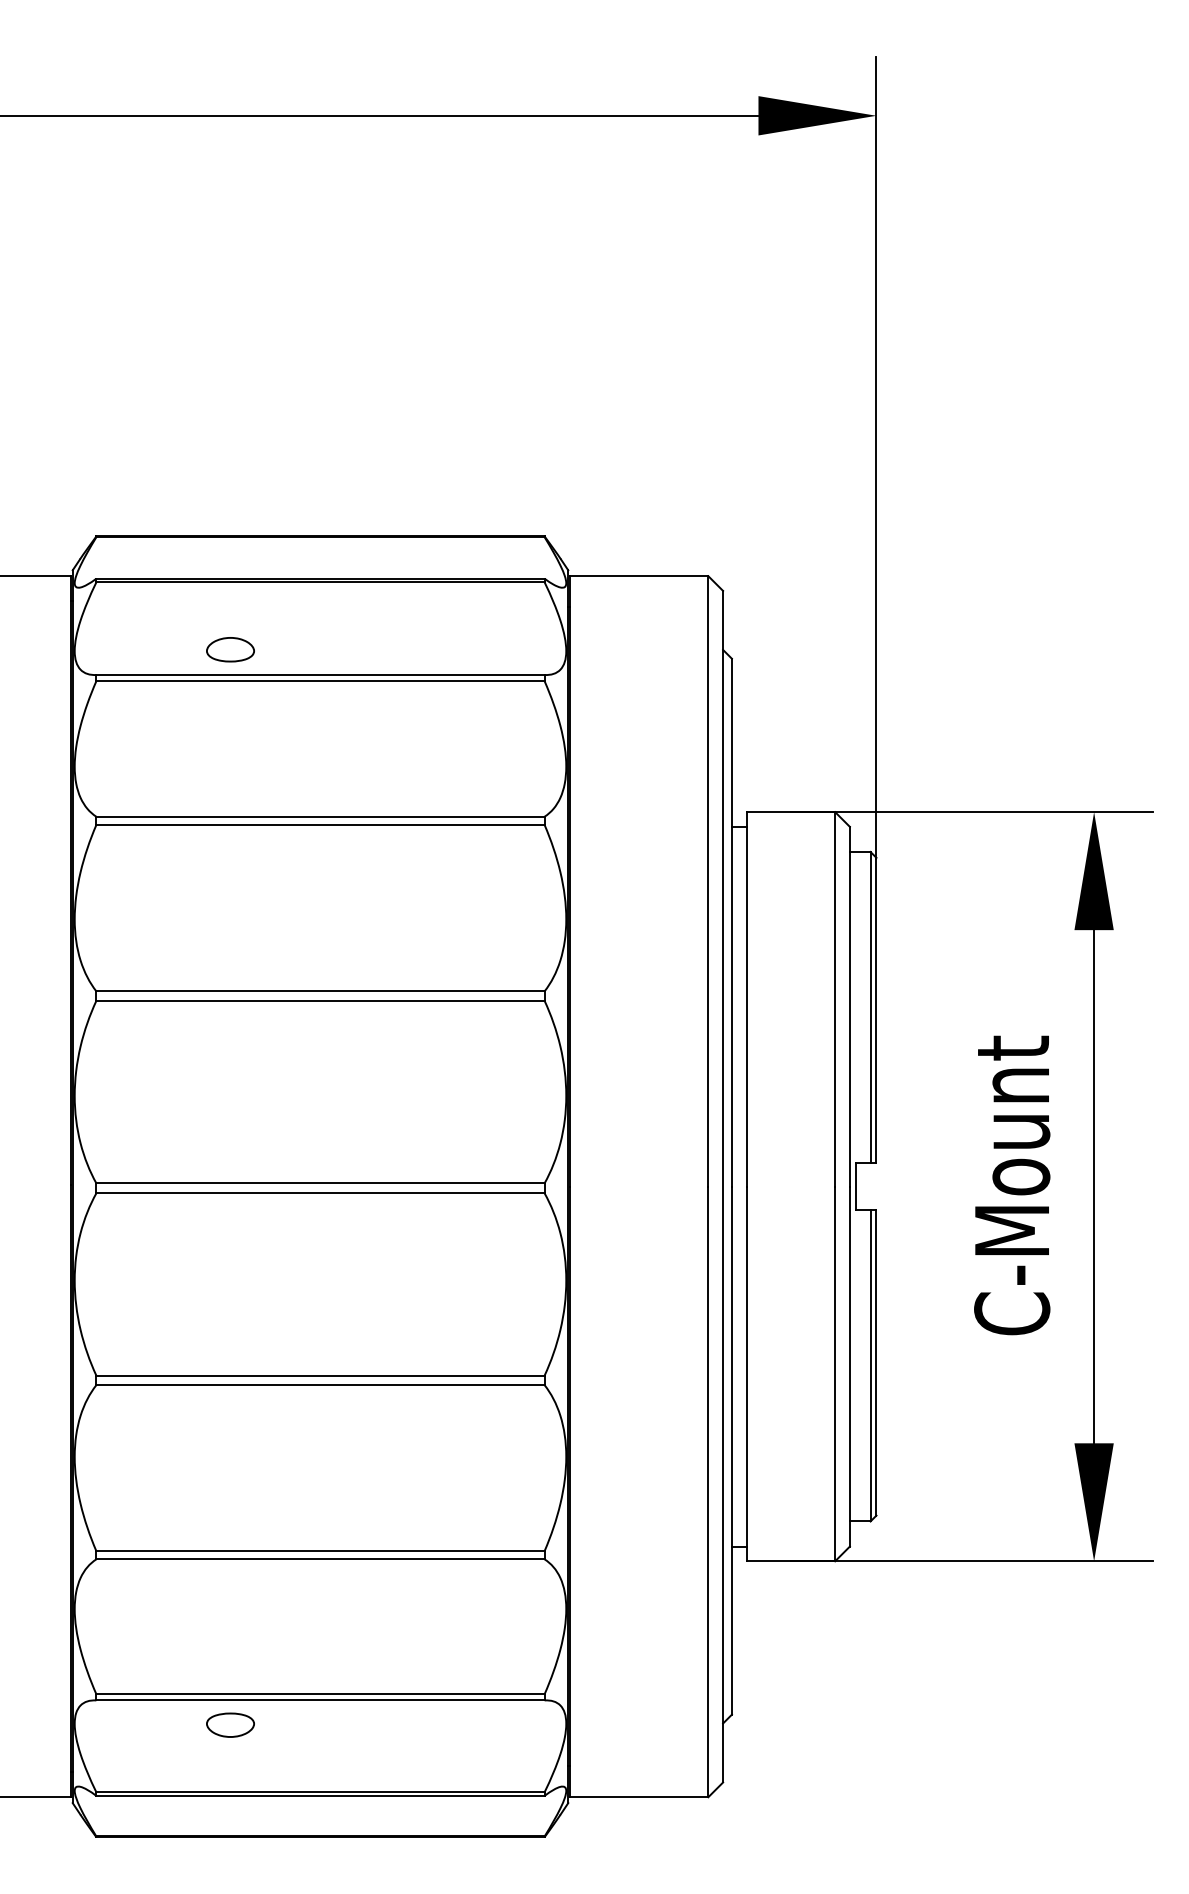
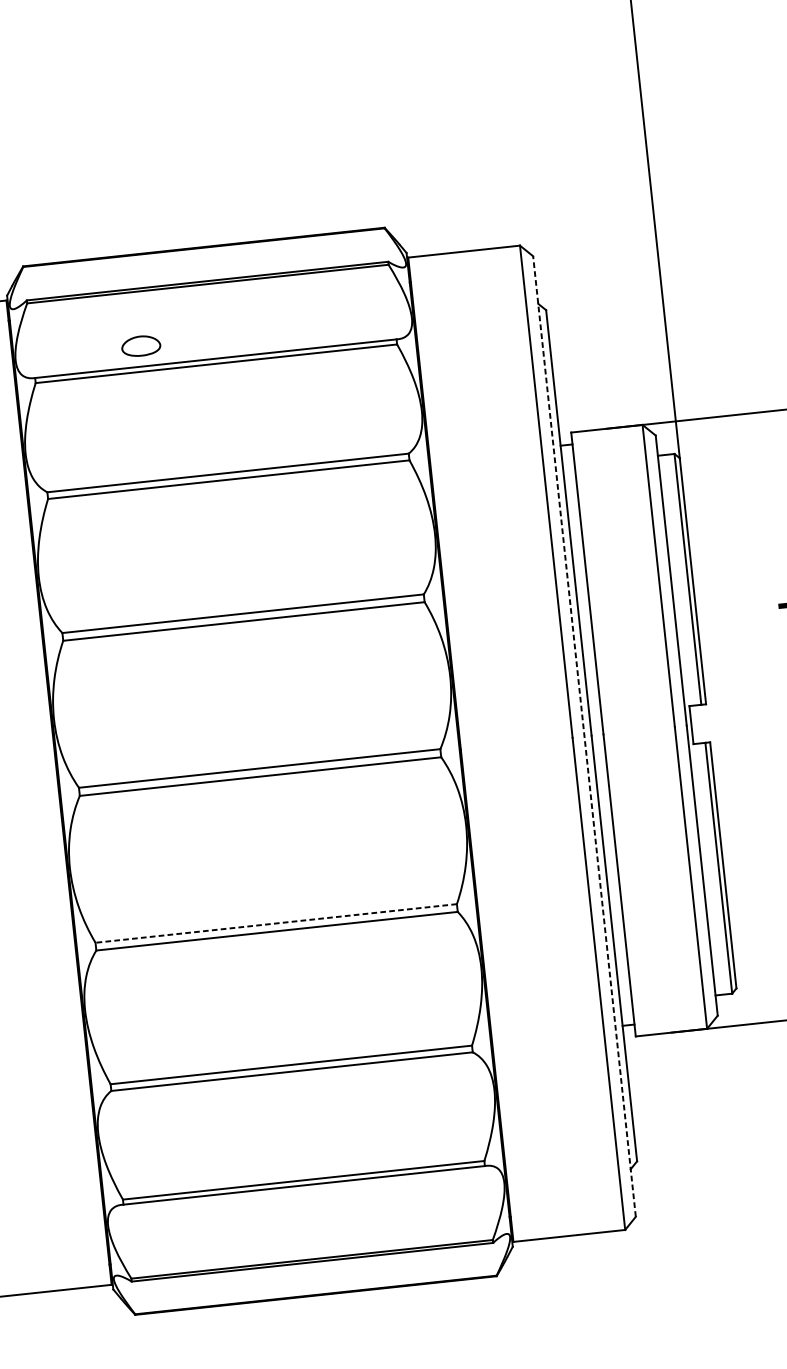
line: (723, 1186) -> (584, 736), solid -> dashed
line: (320, 1375) -> (276, 923), solid -> dashed
part: (230, 1724) -> (233, 1212), removed

